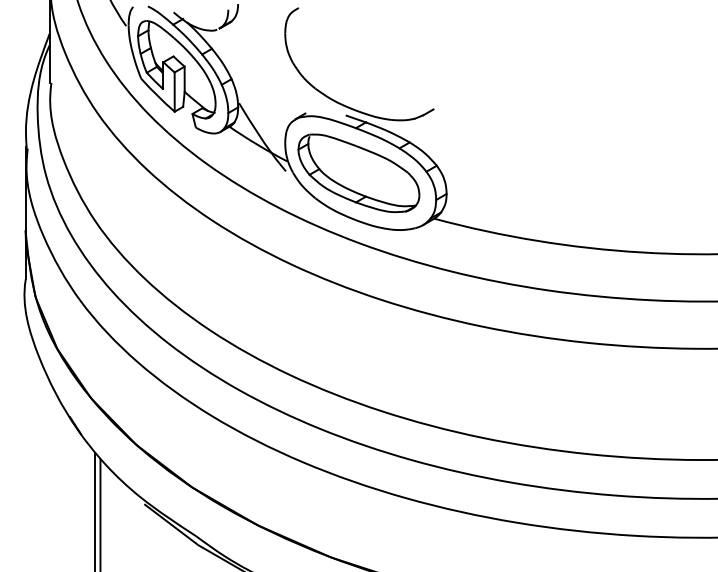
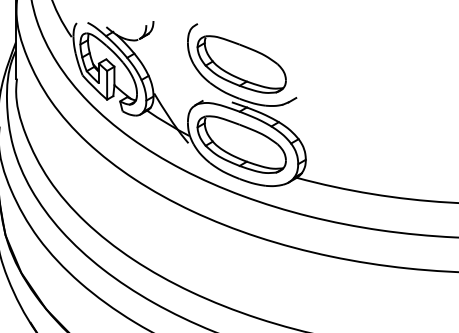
part: (358, 63) -> (241, 64), added

